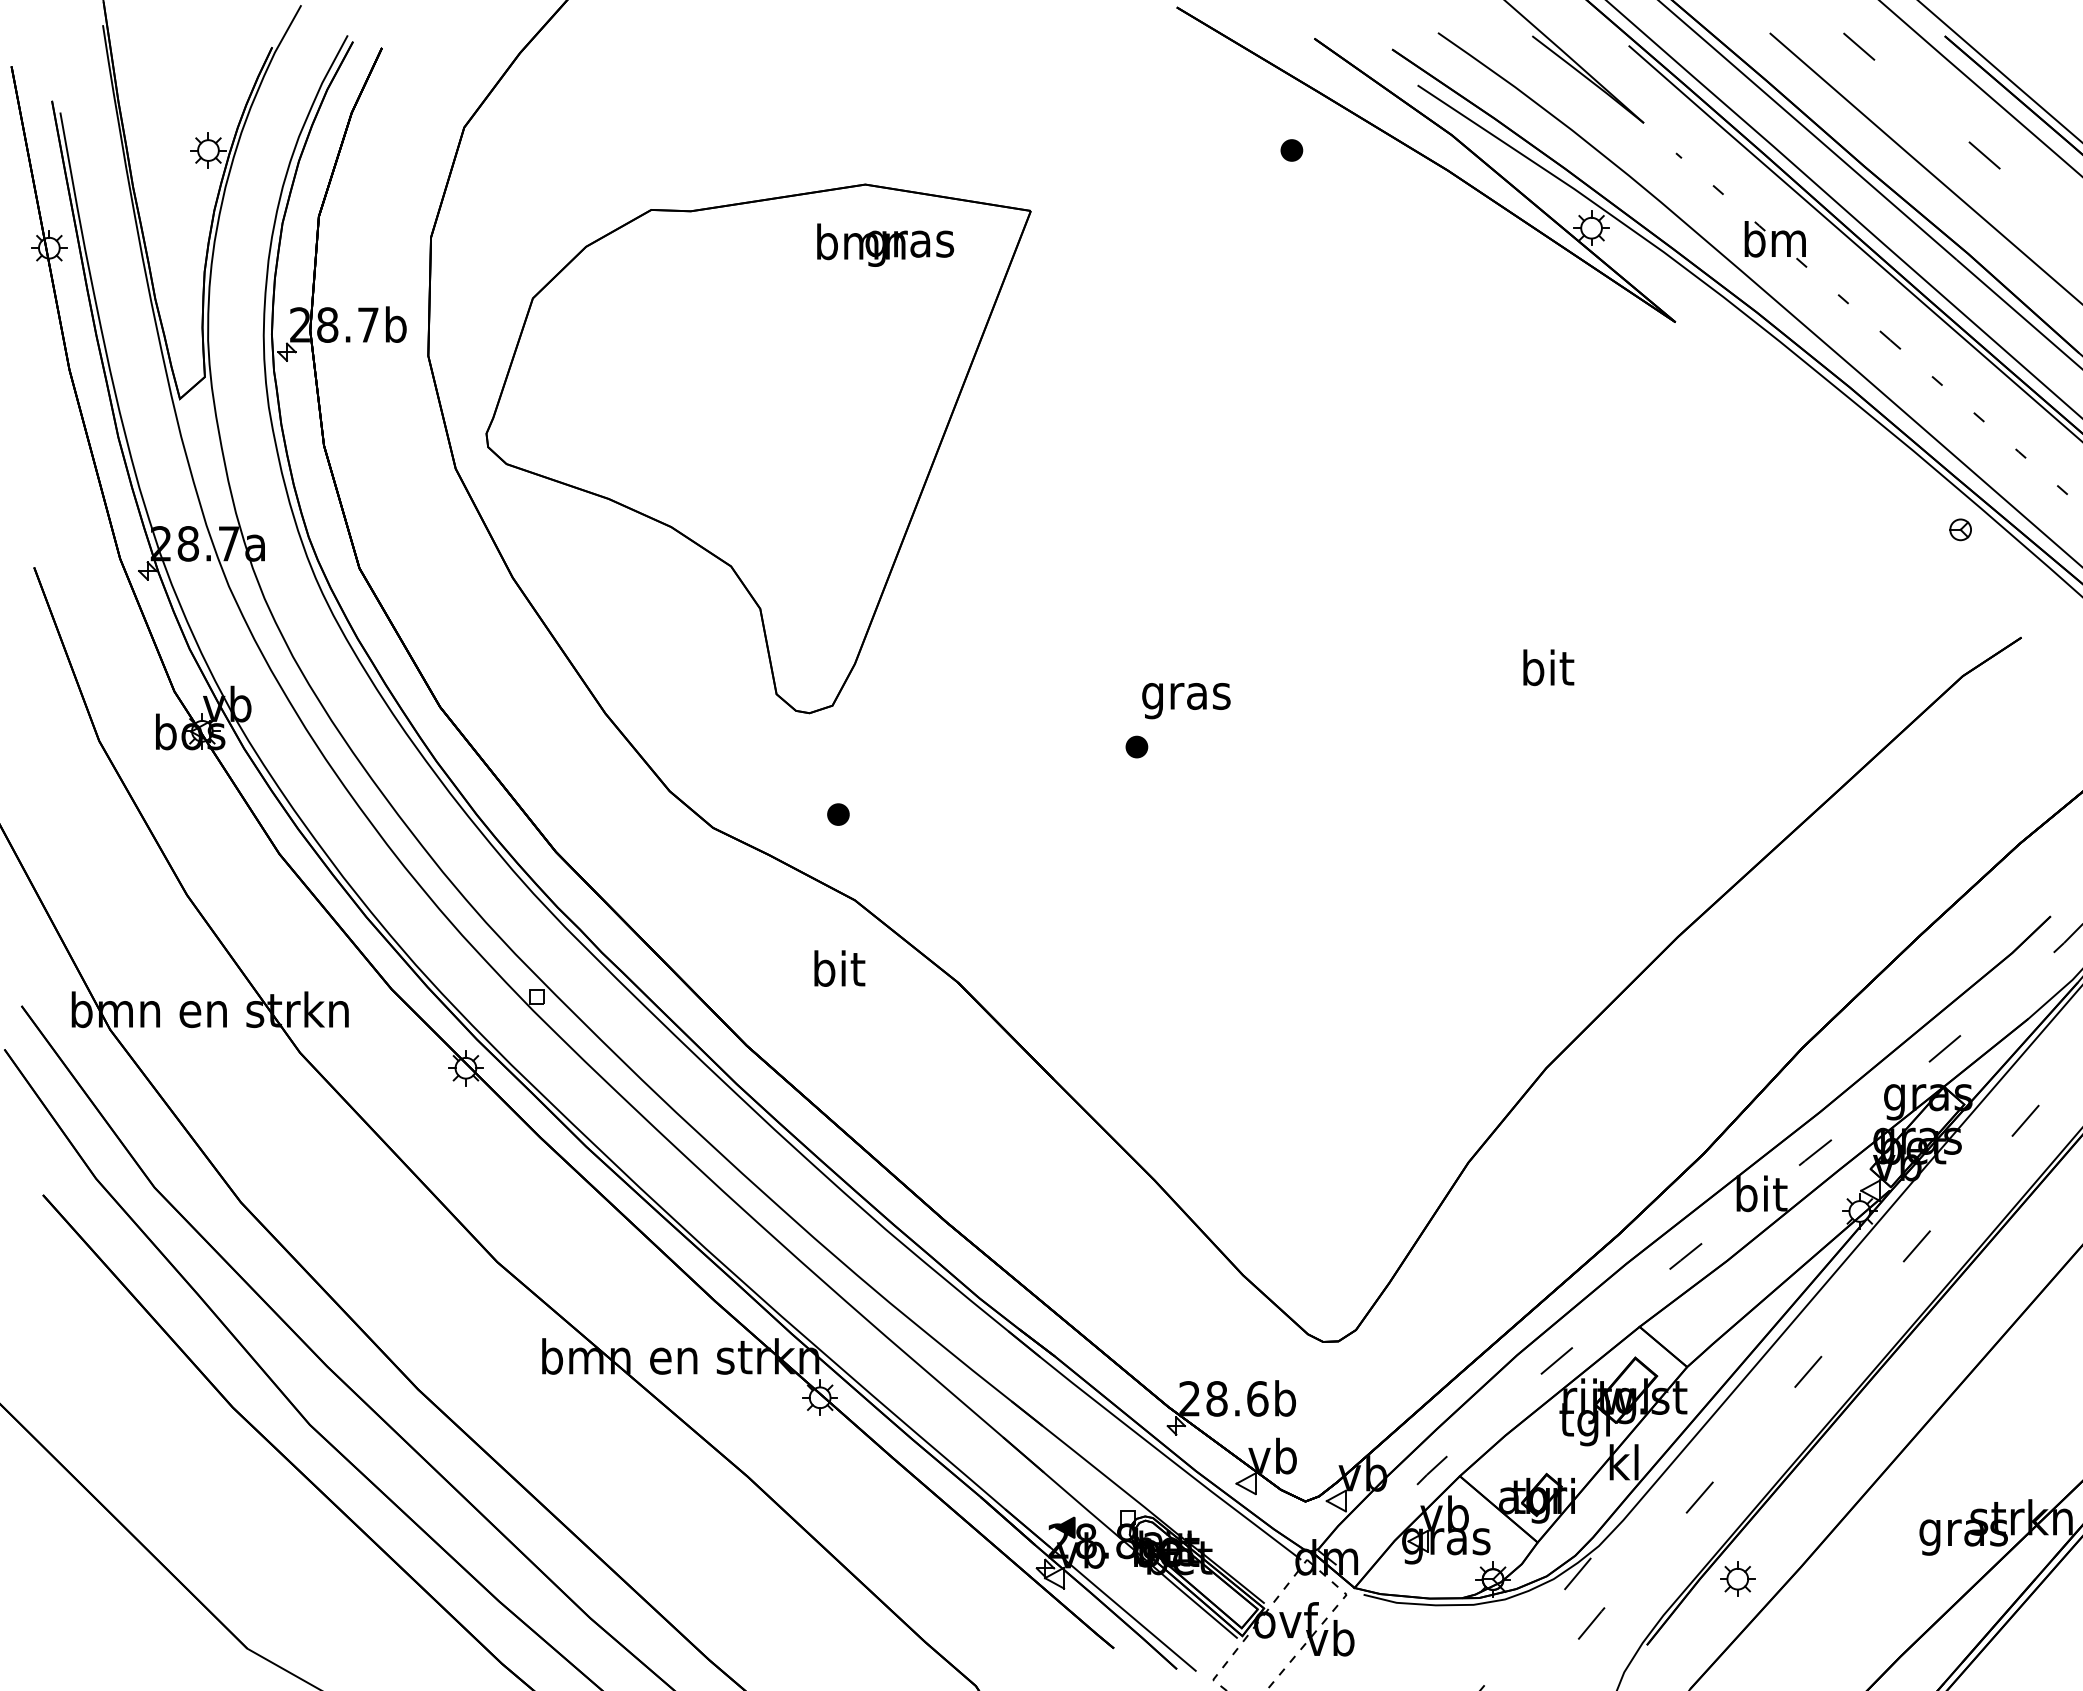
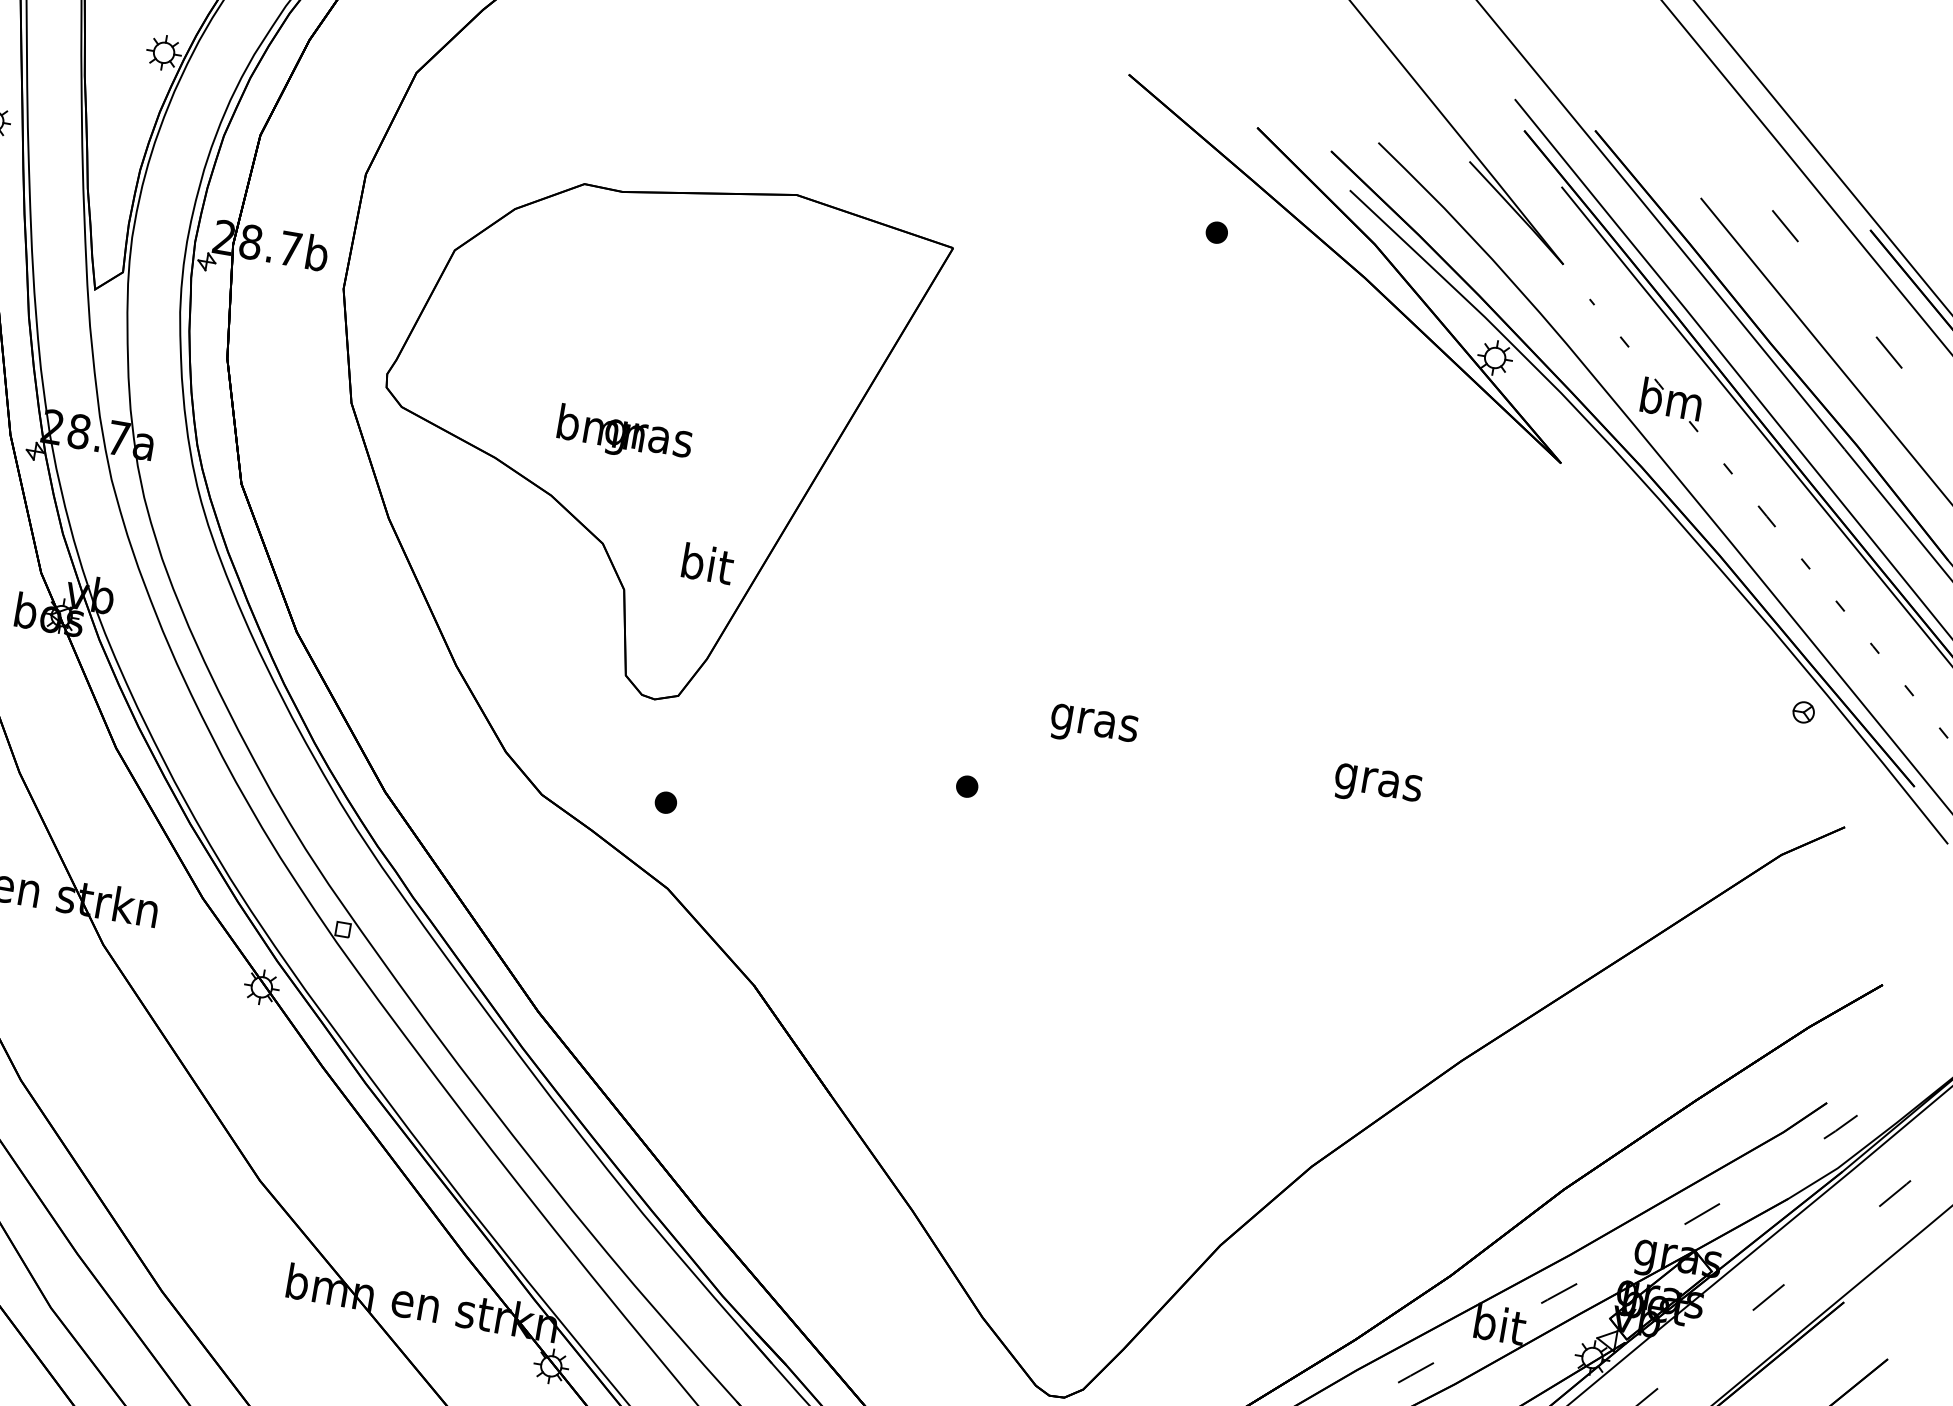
text: (885, 244) -> (624, 434), moved
text: (1547, 672) -> (1378, 782), bit -> gras
text: (1186, 701) -> (1093, 727), moved
text: (839, 968) -> (707, 563), moved

